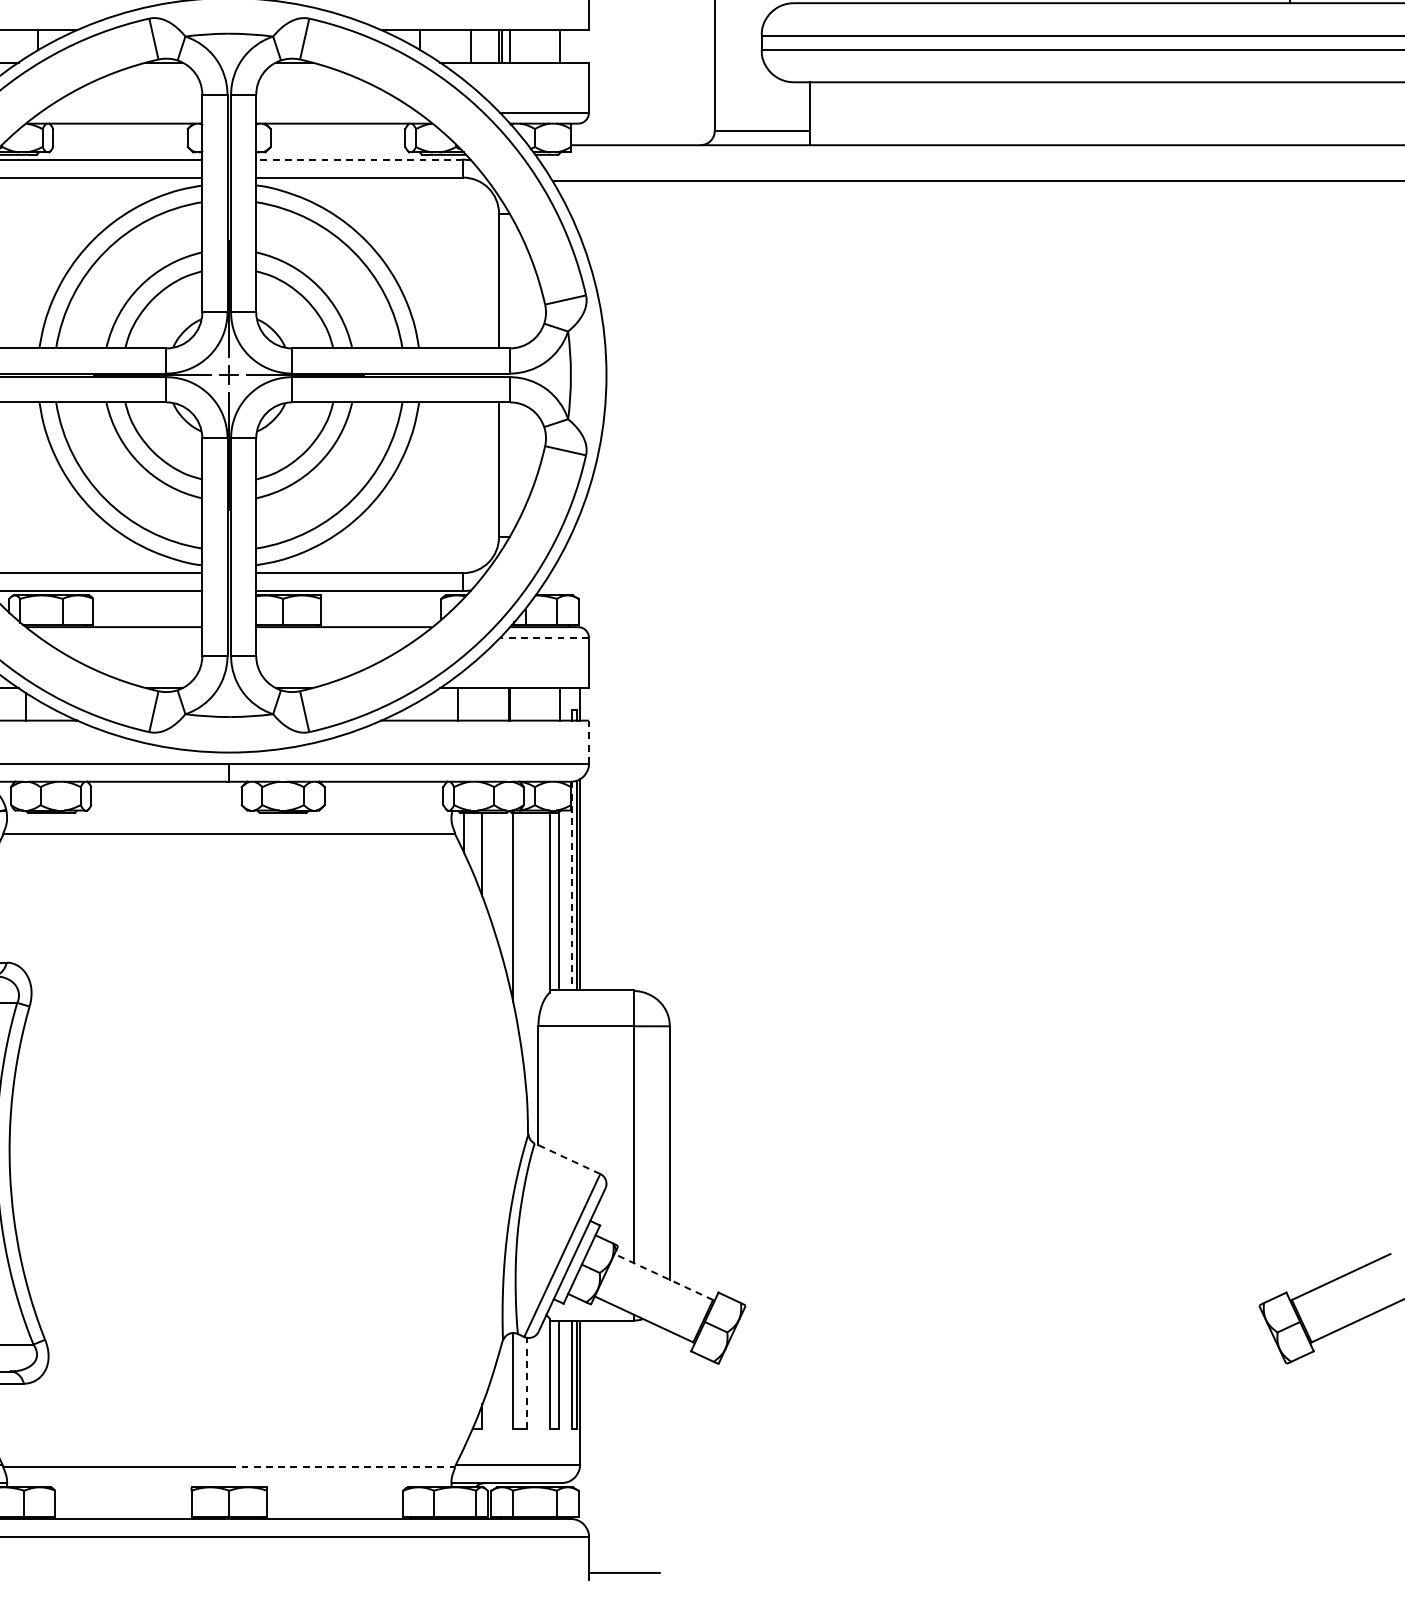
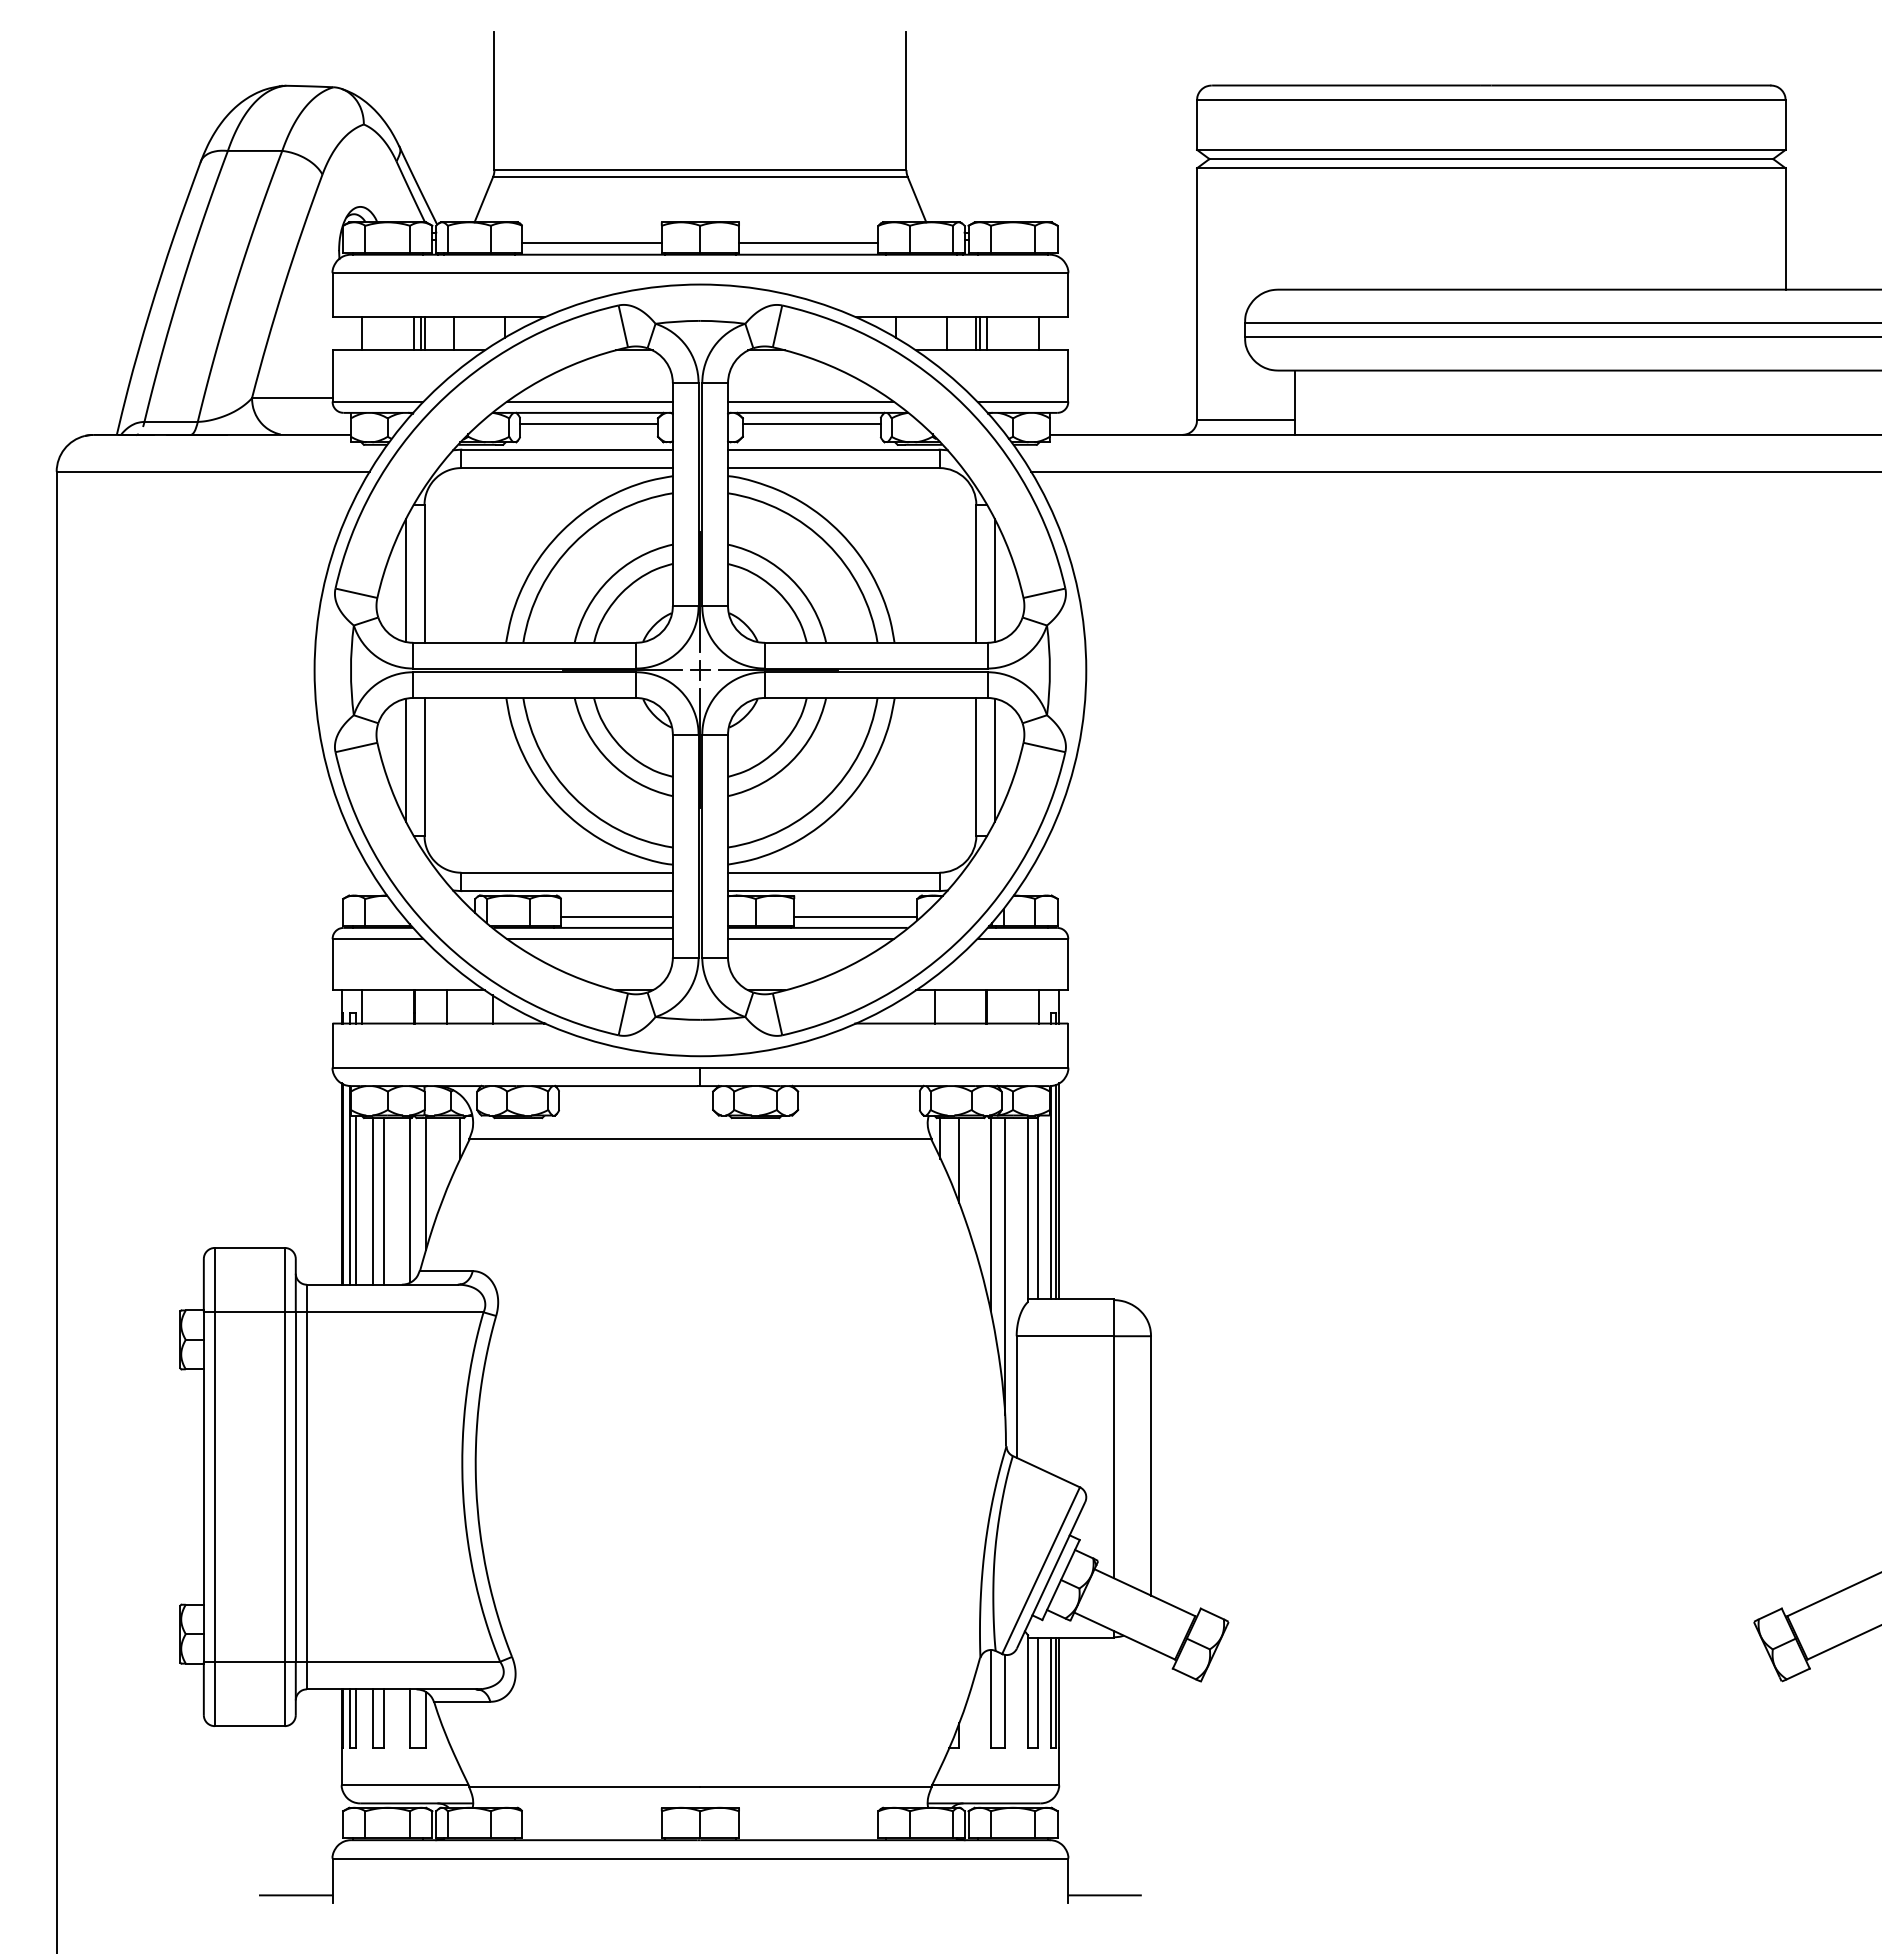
line: (120, 112) -> (589, 401), added
line: (337, 112) -> (811, 401), added
line: (119, 134) -> (588, 423), added
line: (337, 134) -> (811, 423), added
line: (359, 159) -> (833, 449), dashed -> solid
line: (516, 287) -> (994, 580), added
line: (516, 463) -> (994, 760), added
line: (147, 615) -> (616, 916), added
line: (380, 615) -> (855, 916), added
line: (120, 637) -> (589, 938), added
line: (337, 637) -> (811, 938), added
line: (544, 637) -> (1022, 938), dashed -> solid
line: (589, 742) -> (1068, 1045), dashed -> solid
line: (572, 885) -> (1051, 1192), dashed -> solid
line: (526, 958) -> (1004, 1266), added
line: (566, 1158) -> (1045, 1471), dashed -> solid
line: (663, 1276) -> (1144, 1592), dashed -> solid
line: (526, 1383) -> (1004, 1701), dashed -> solid
line: (341, 1467) -> (815, 1787), dashed -> solid

